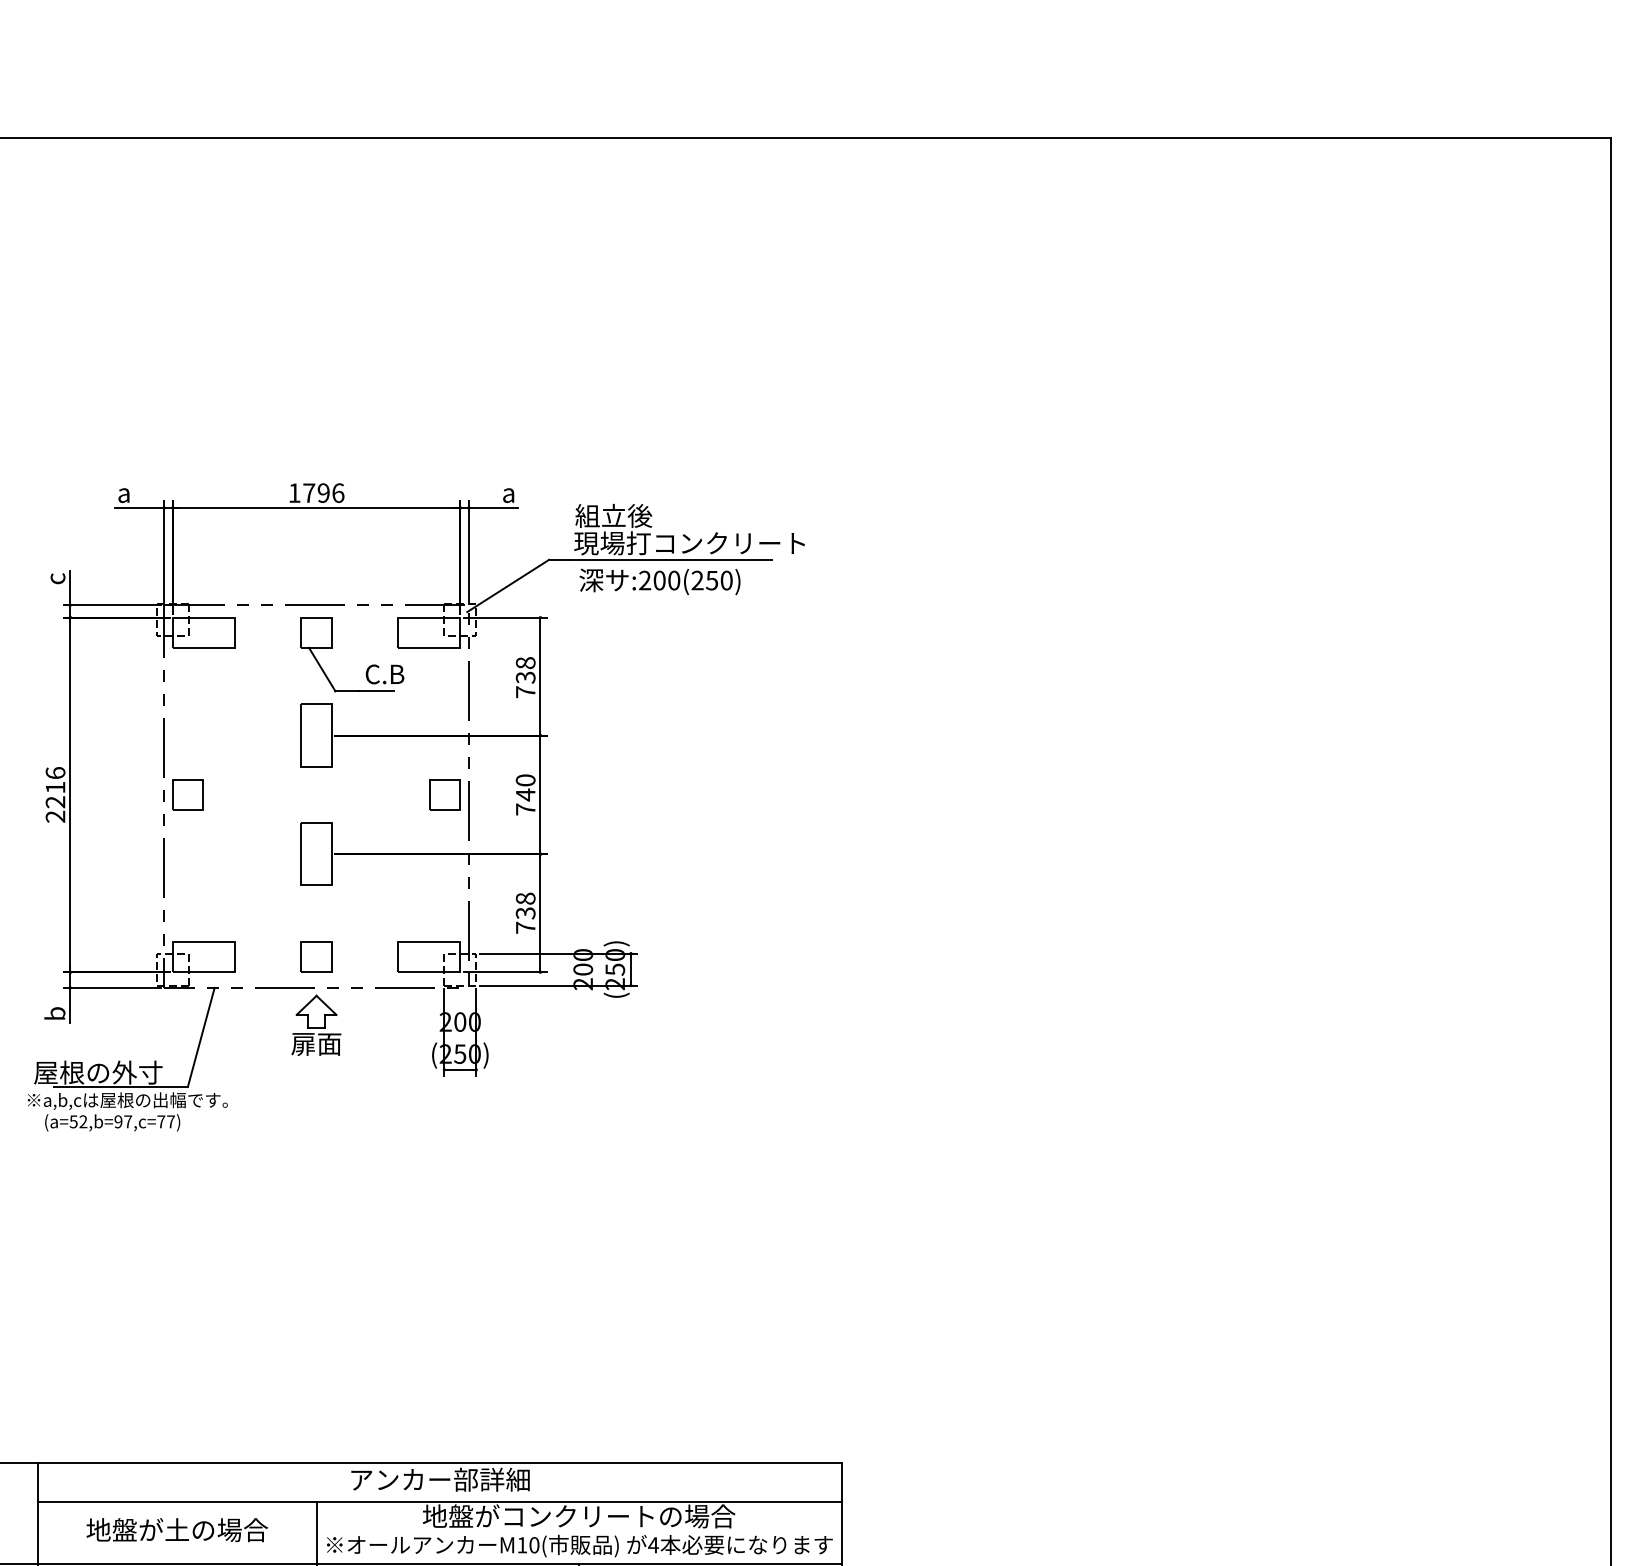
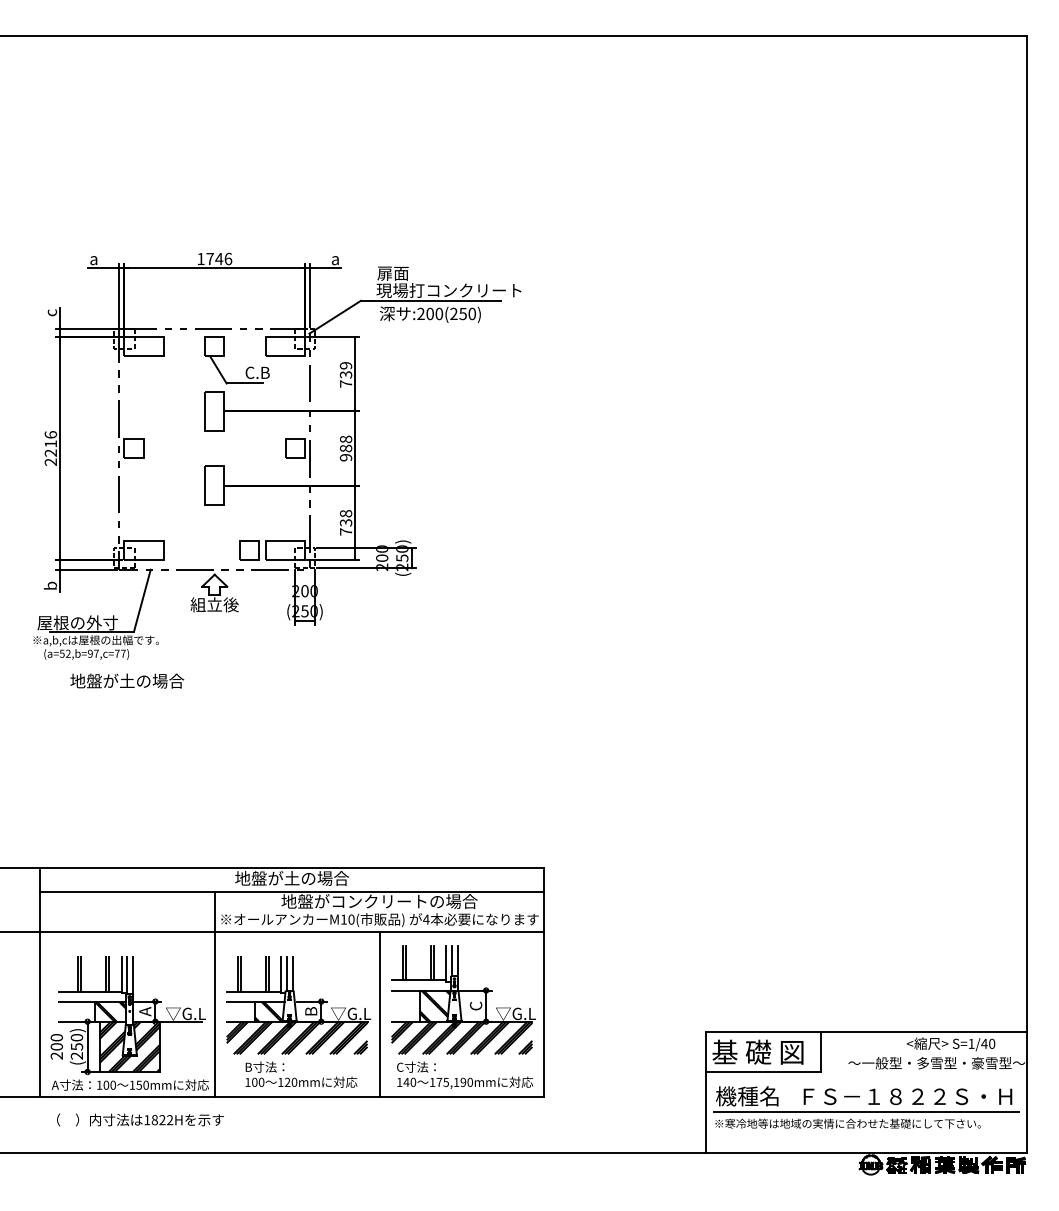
text: (324, 492) -> (219, 258), 1796 -> 1746
text: (613, 514) -> (401, 272), 組立後 -> 扉面
text: (526, 662) -> (346, 365), 738 -> 739
text: (524, 794) -> (345, 448), 740 -> 988
part: (316, 957) -> (249, 550), moved
text: (316, 1043) -> (214, 604), 扉面 -> 組立後
text: (438, 1479) -> (291, 878), アンカー部詳細 -> 地盤が土の場合
text: (177, 1529) -> (127, 680), moved

